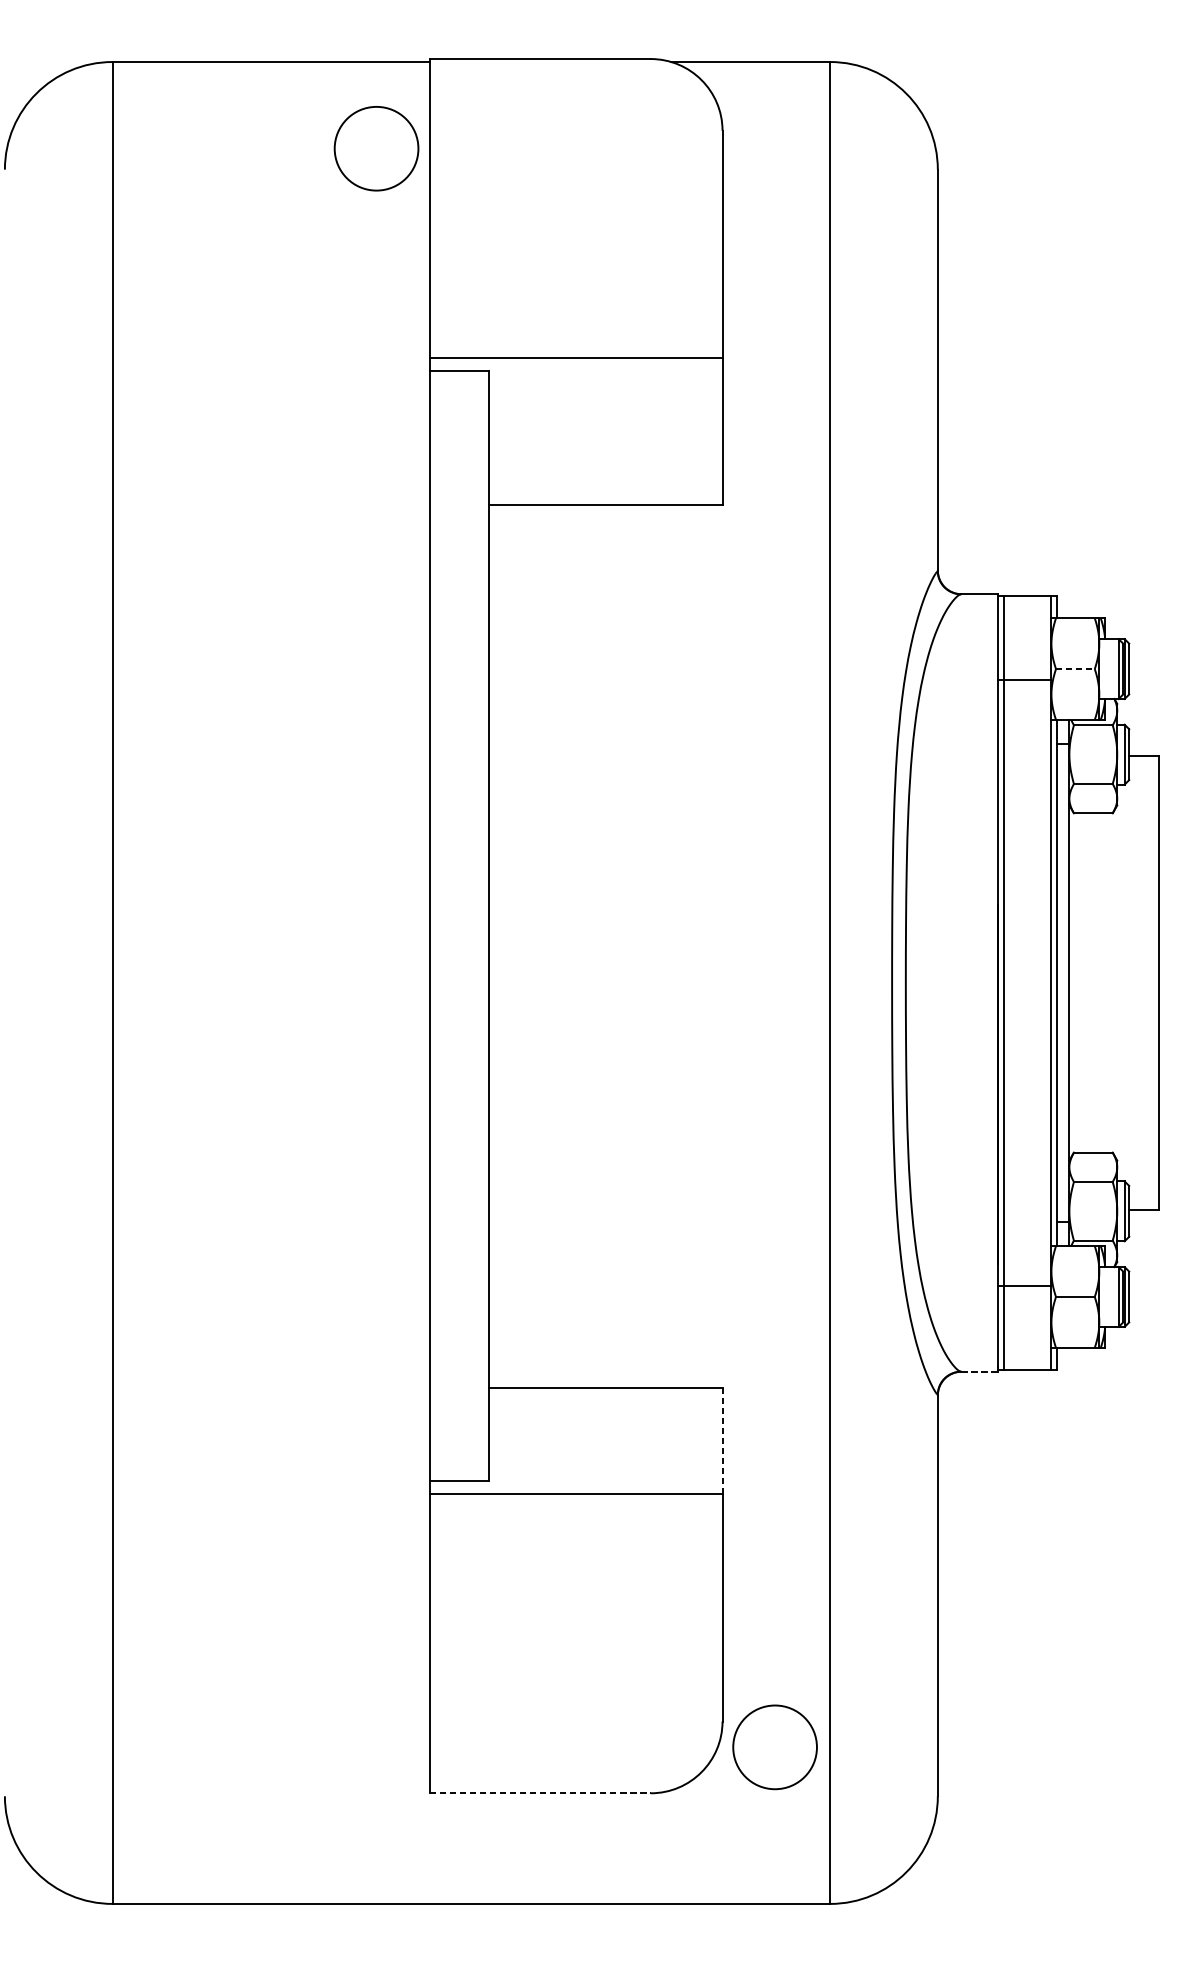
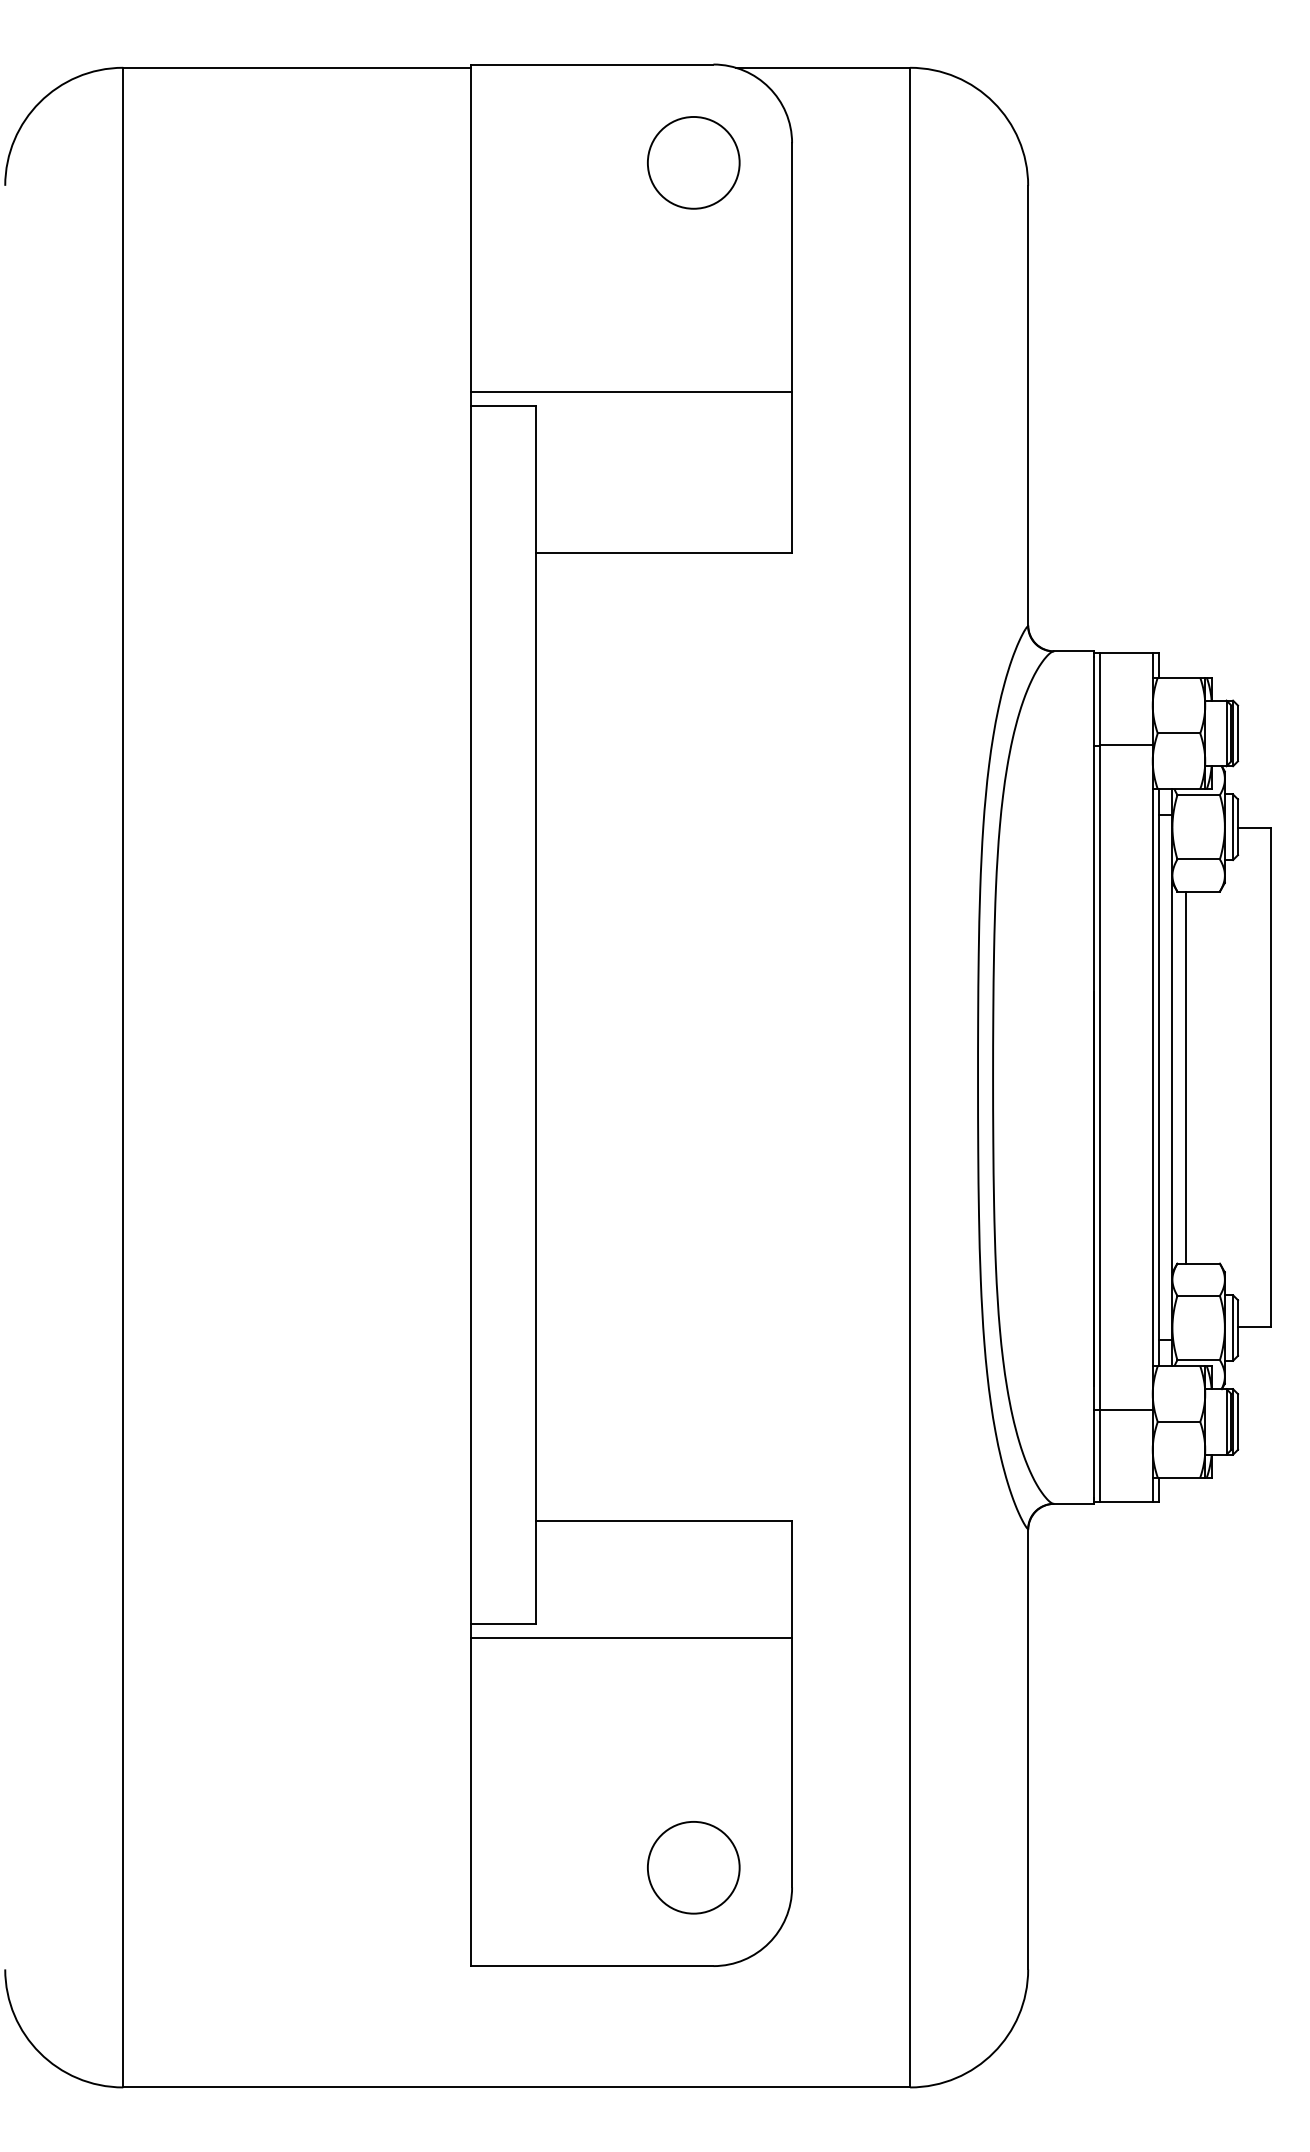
circle: (376, 148) -> (693, 162), moved
line: (1075, 669) -> (1179, 733), dashed -> solid
line: (1081, 982) -> (1185, 1077), added
line: (979, 1371) -> (1073, 1503), dashed -> solid
line: (722, 1441) -> (792, 1580), dashed -> solid
circle: (774, 1747) -> (693, 1867), moved
line: (540, 1793) -> (592, 1966), dashed -> solid

